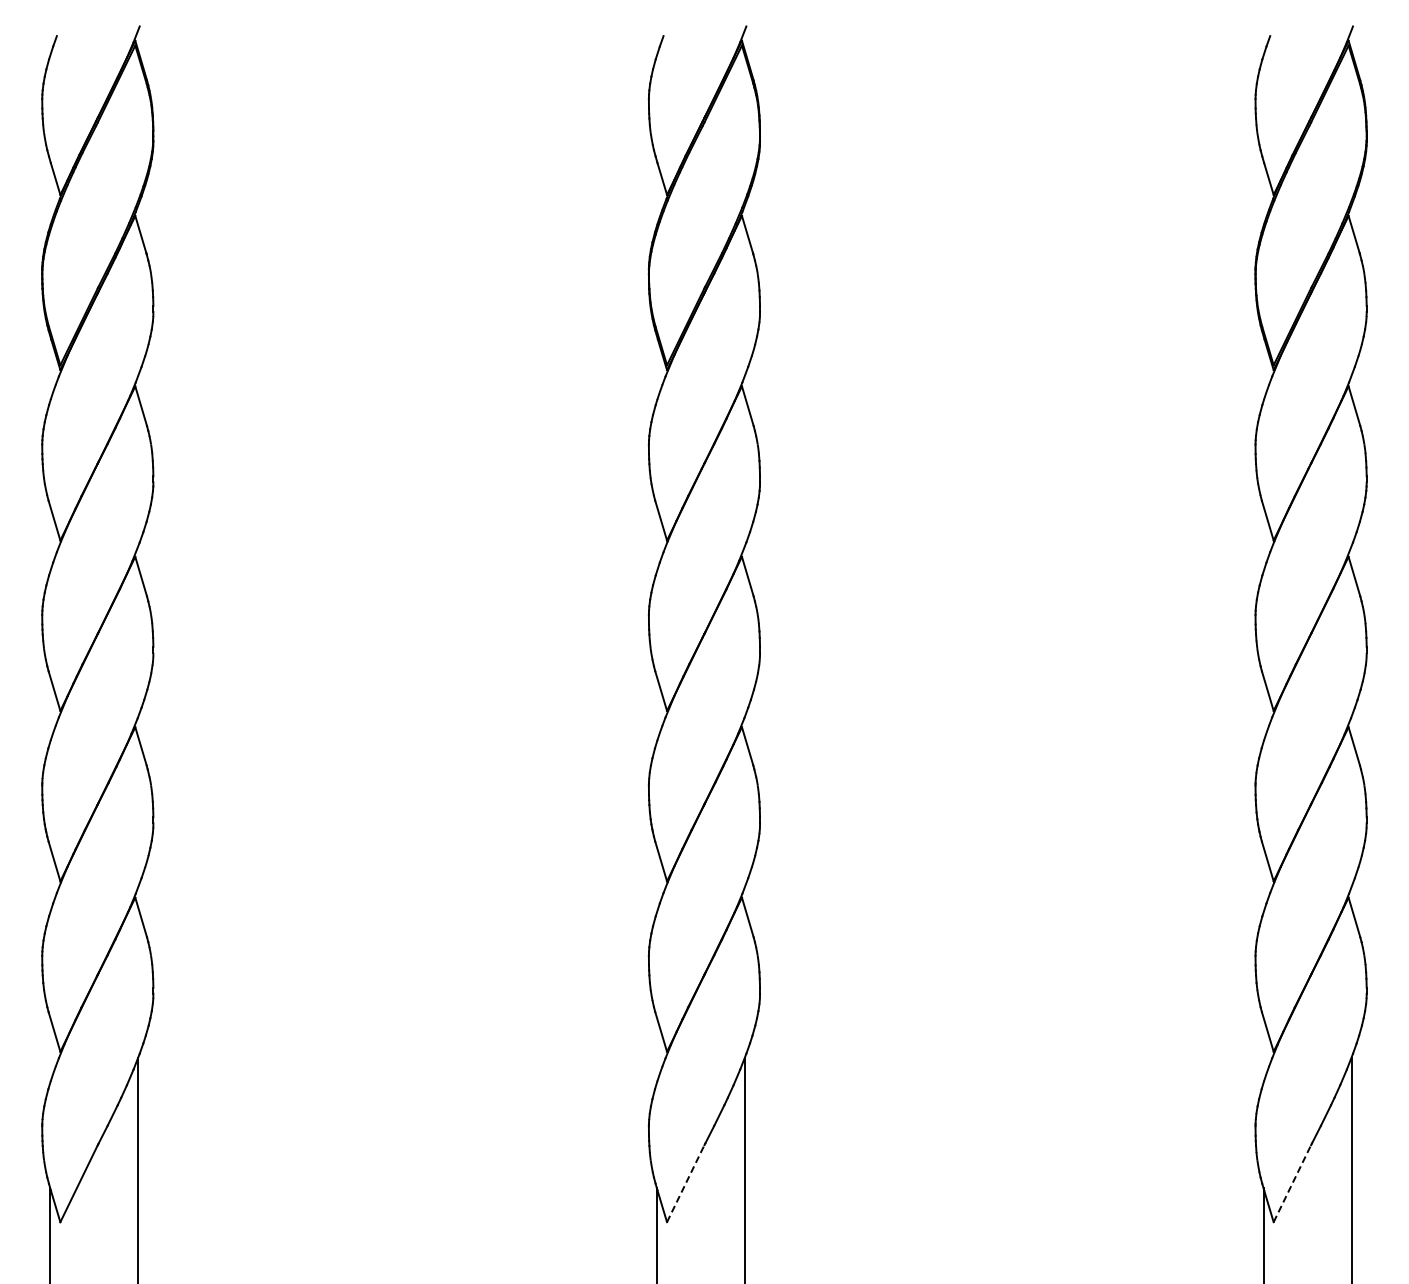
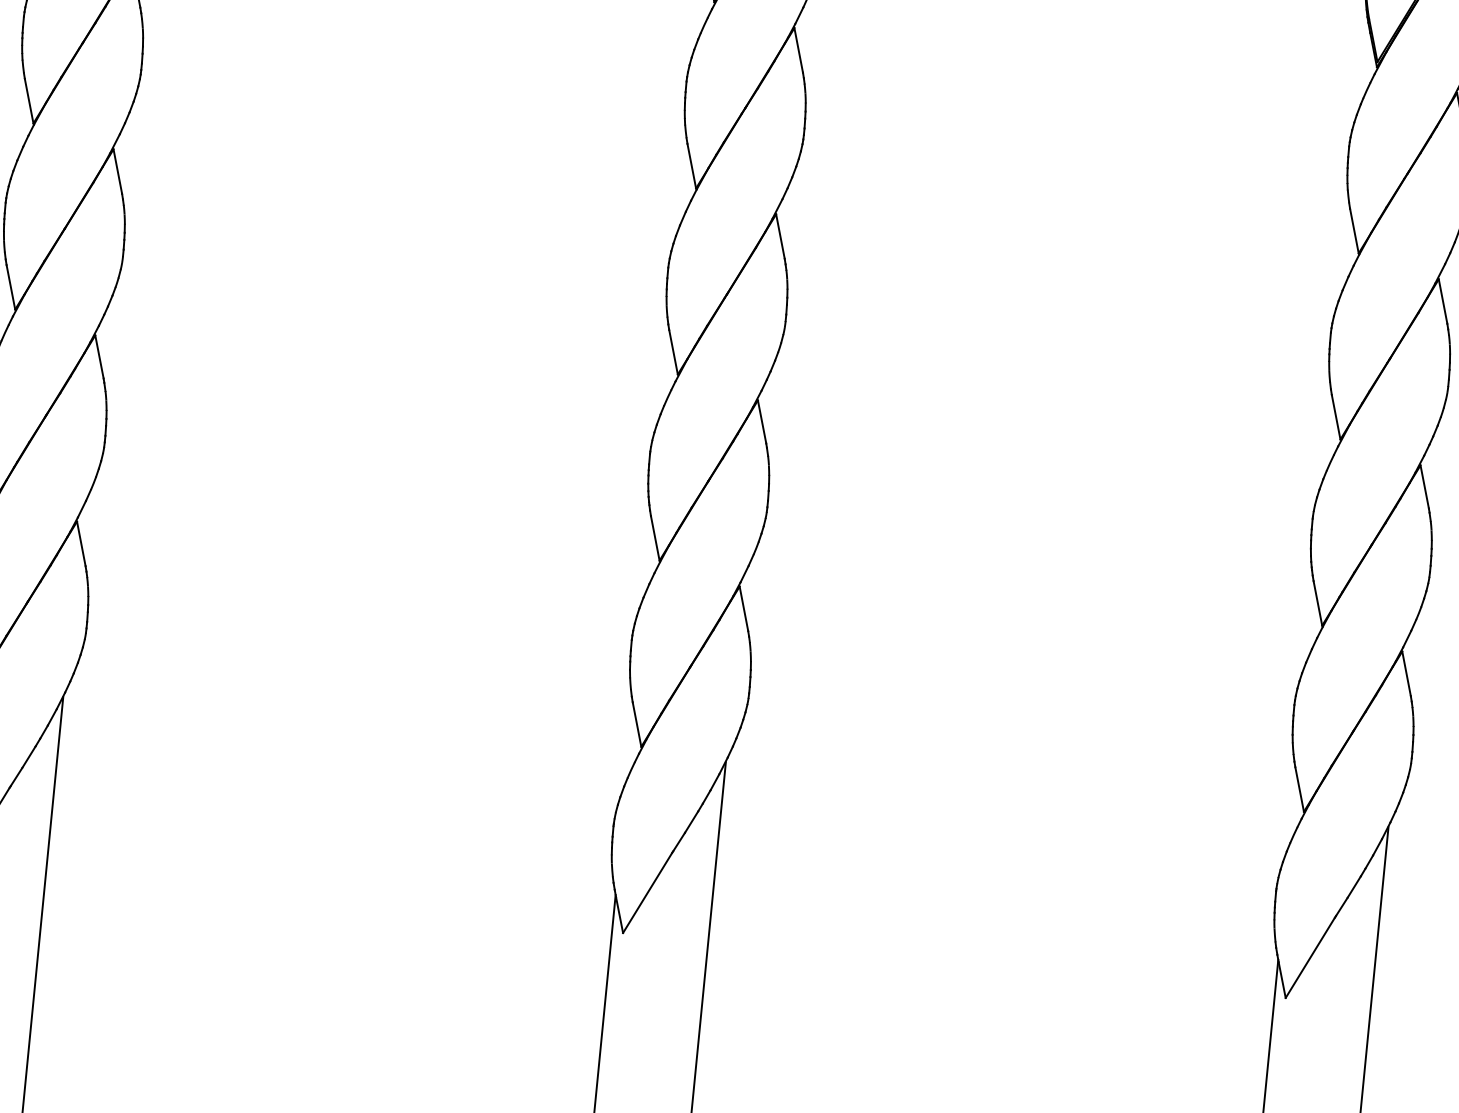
line: (685, 1183) -> (647, 892), dashed -> solid
line: (1292, 1183) -> (1310, 957), dashed -> solid

